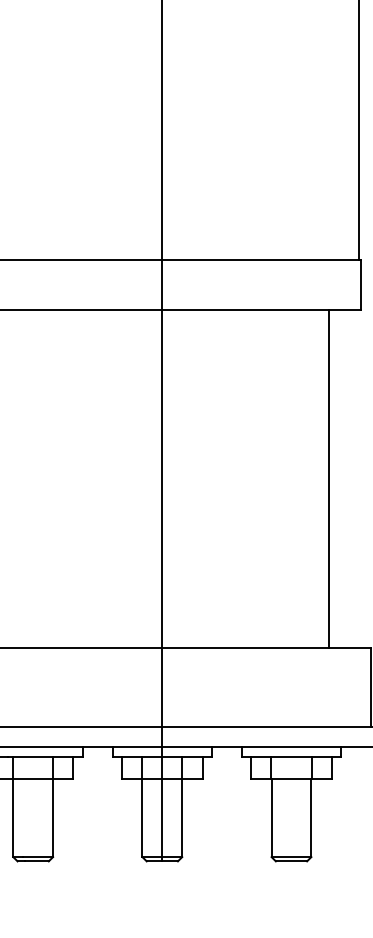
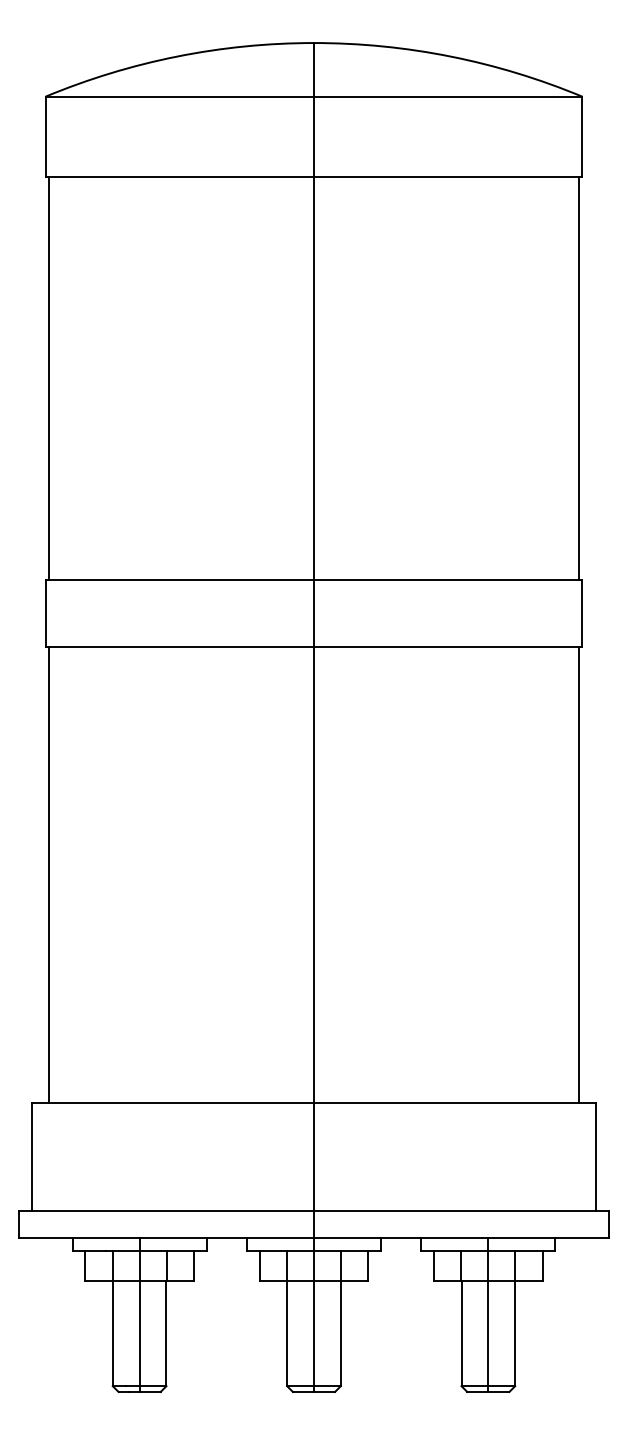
line: (329, 478) -> (579, 875), moved
line: (33, 804) -> (139, 1314), added
line: (291, 804) -> (488, 1314), added

